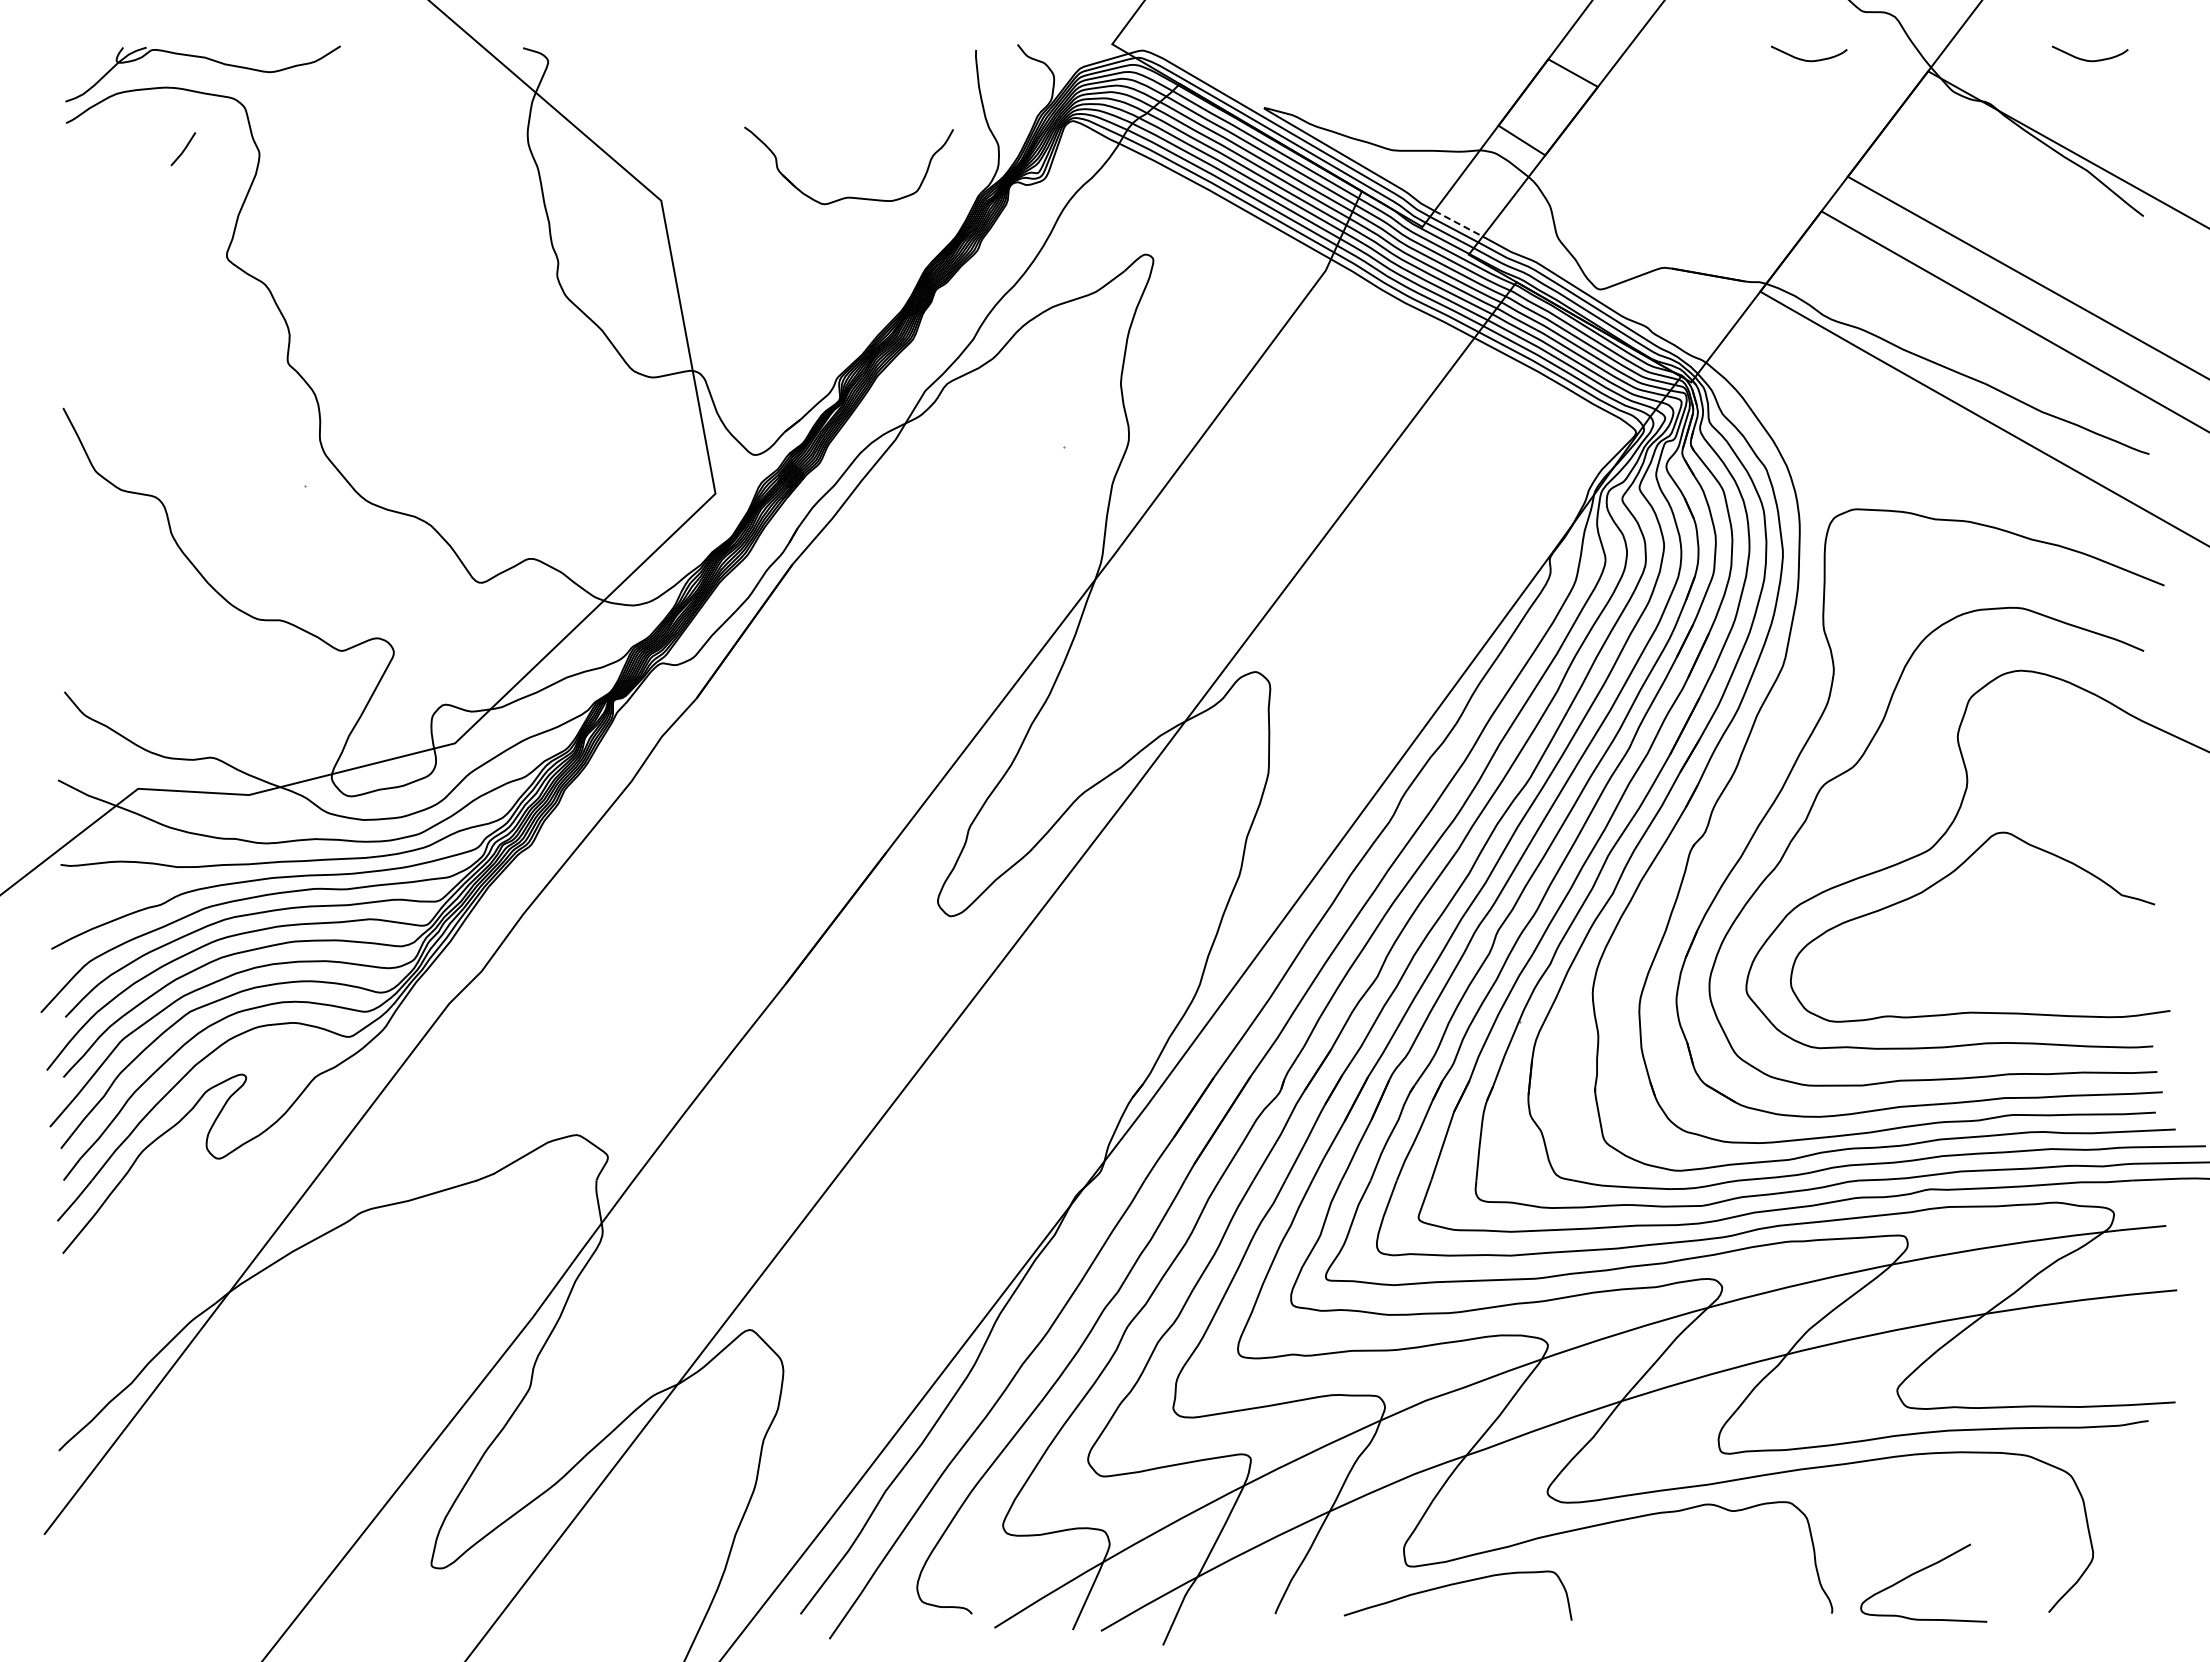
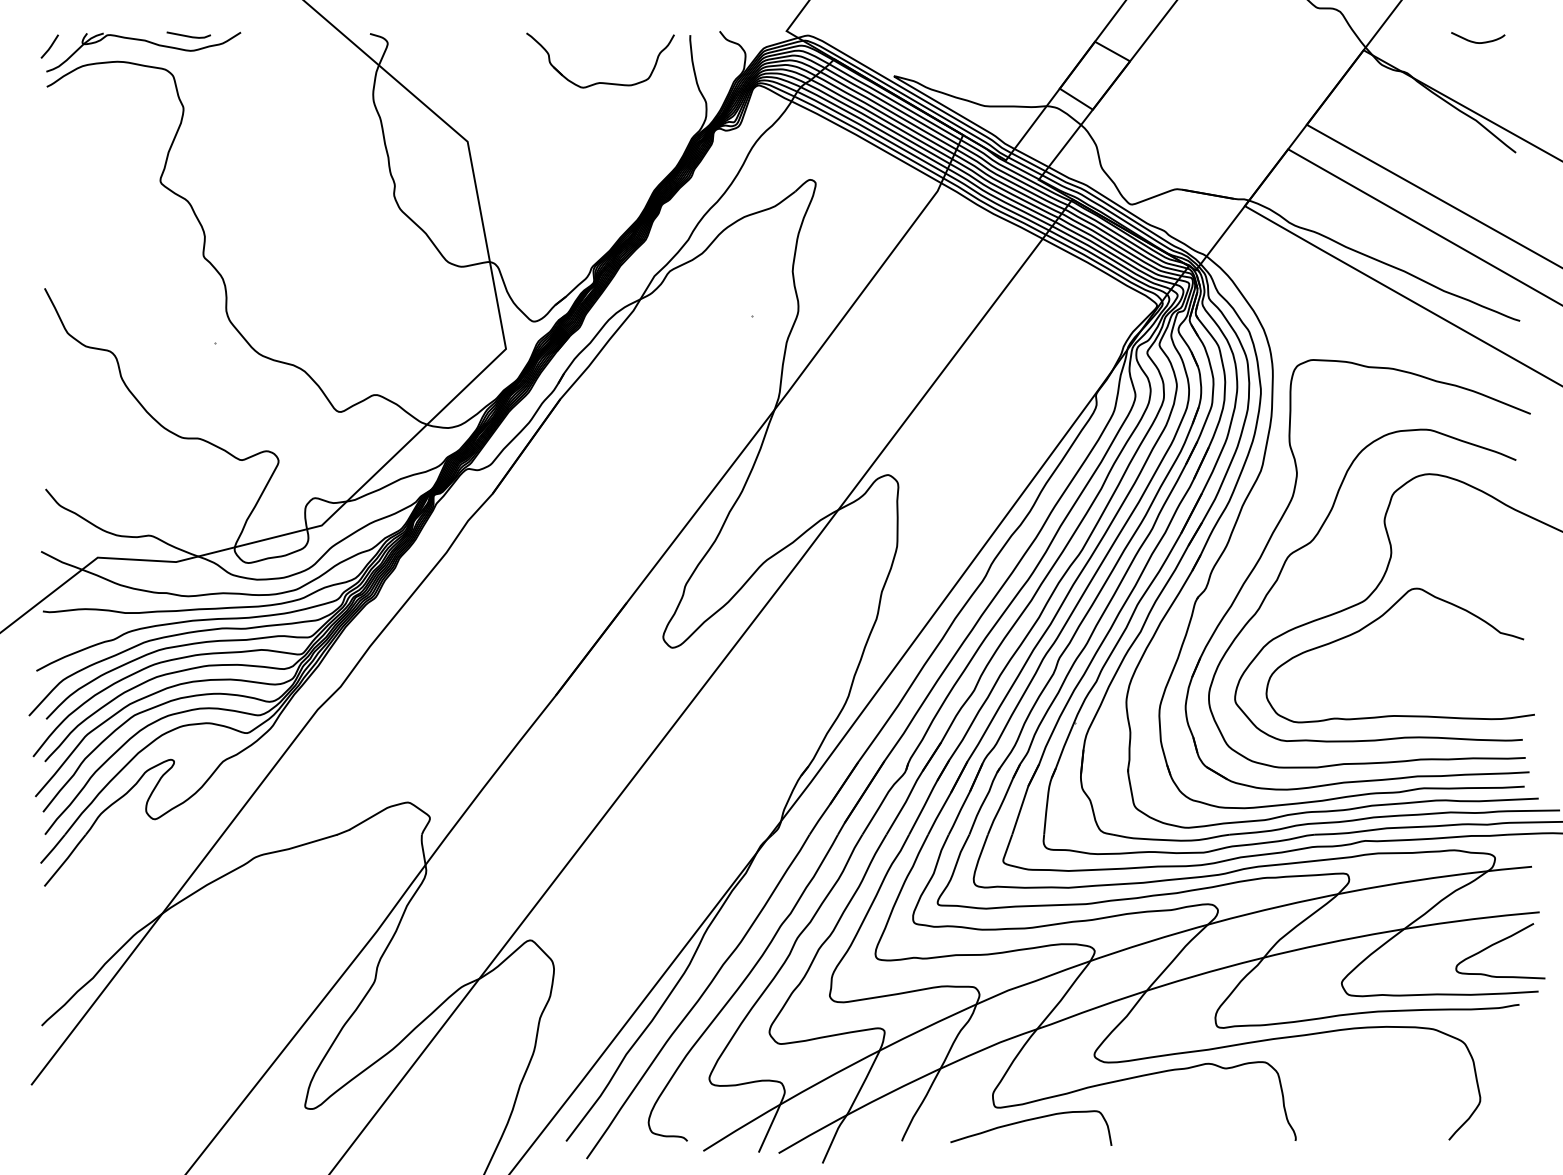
line: (265, 50) -> (187, 35), added
curve: (1809, 60) -> (1279, 42), removed
line: (183, 149) -> (49, 46), moved
part: (848, 196) -> (600, 82), moved
line: (1459, 223) -> (1032, 157), dashed -> solid
curve: (1919, 1572) -> (1497, 943), moved

